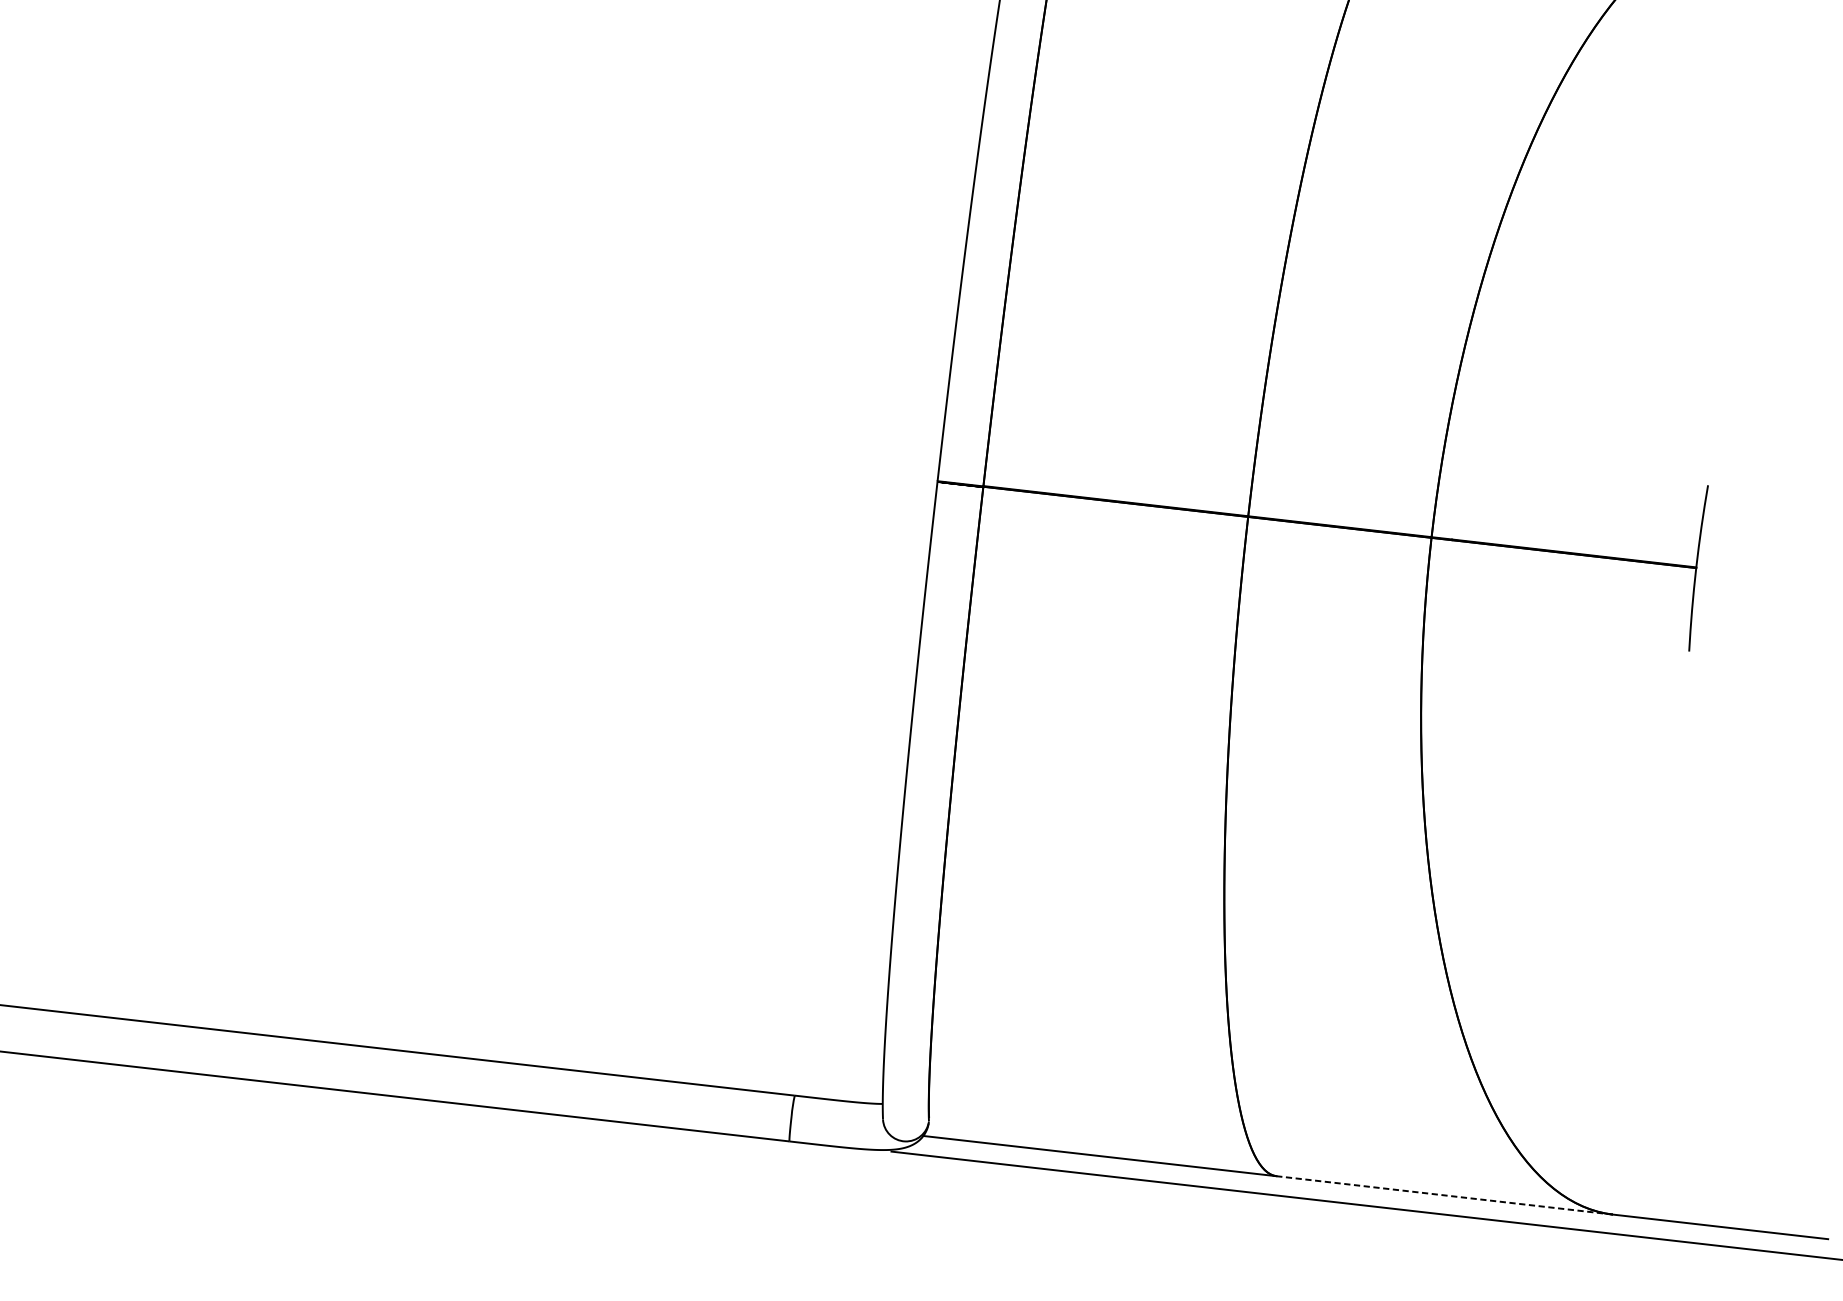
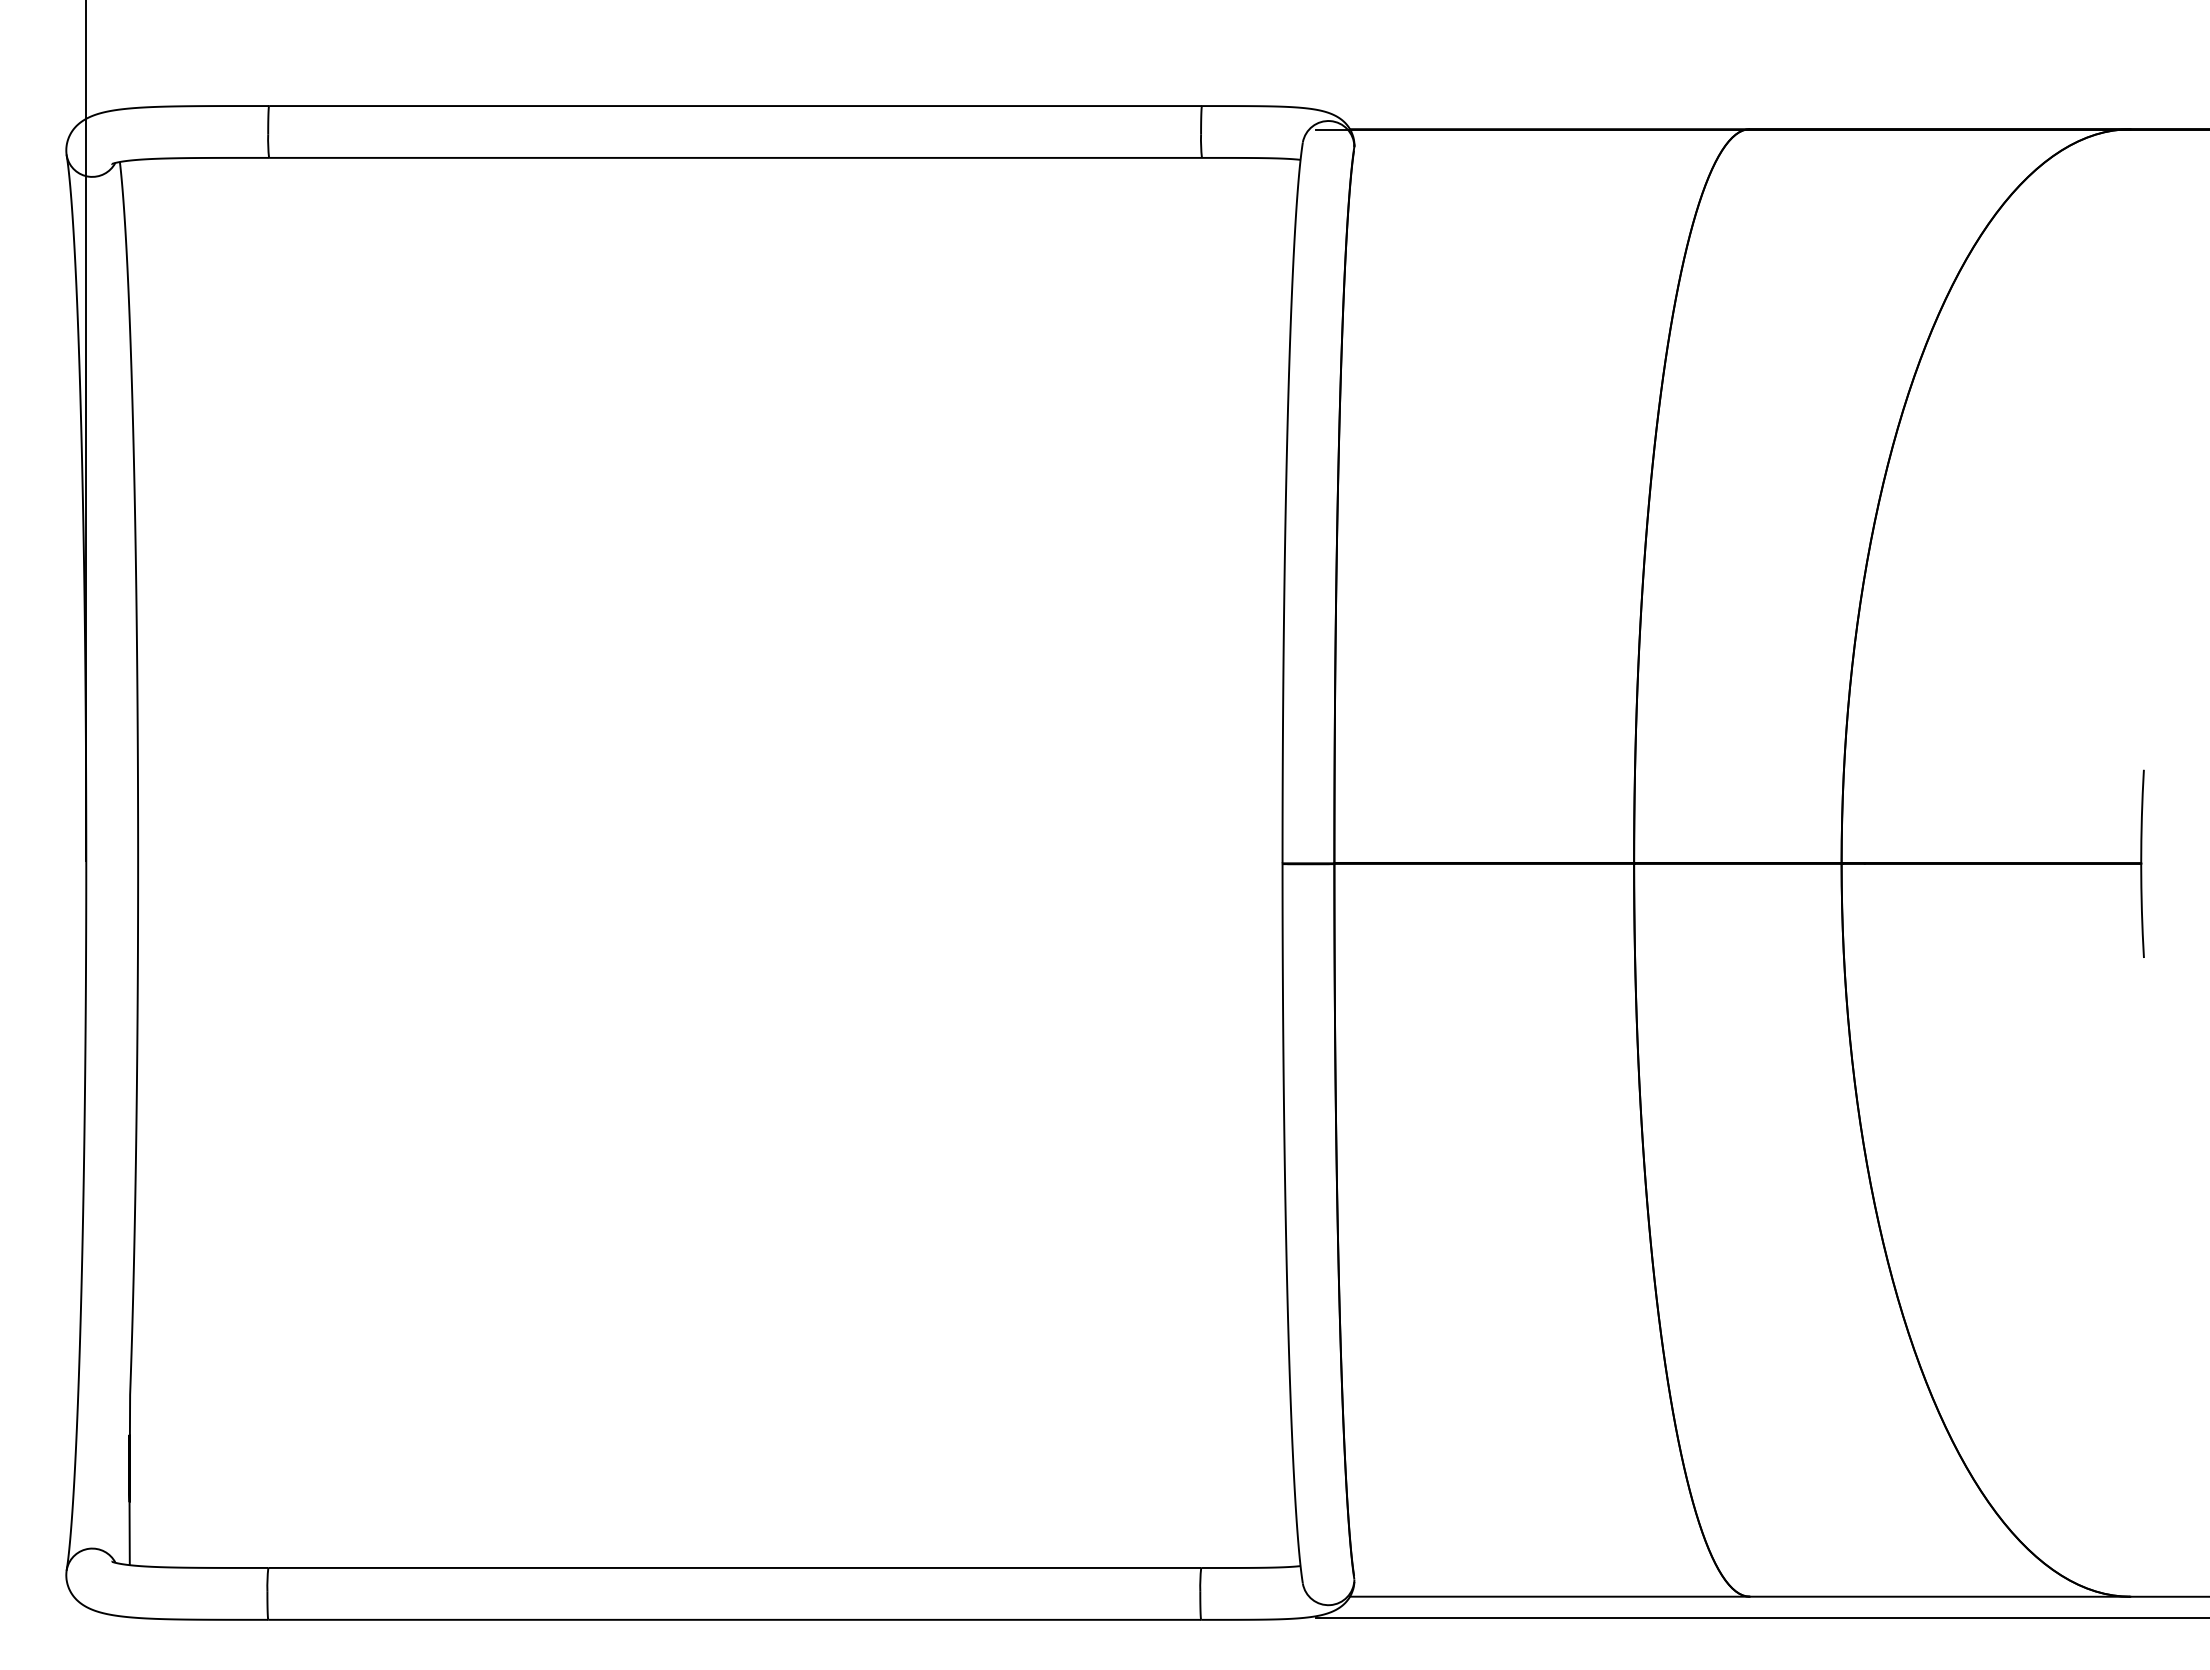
line: (1444, 1195) -> (1939, 1596), dashed -> solid

